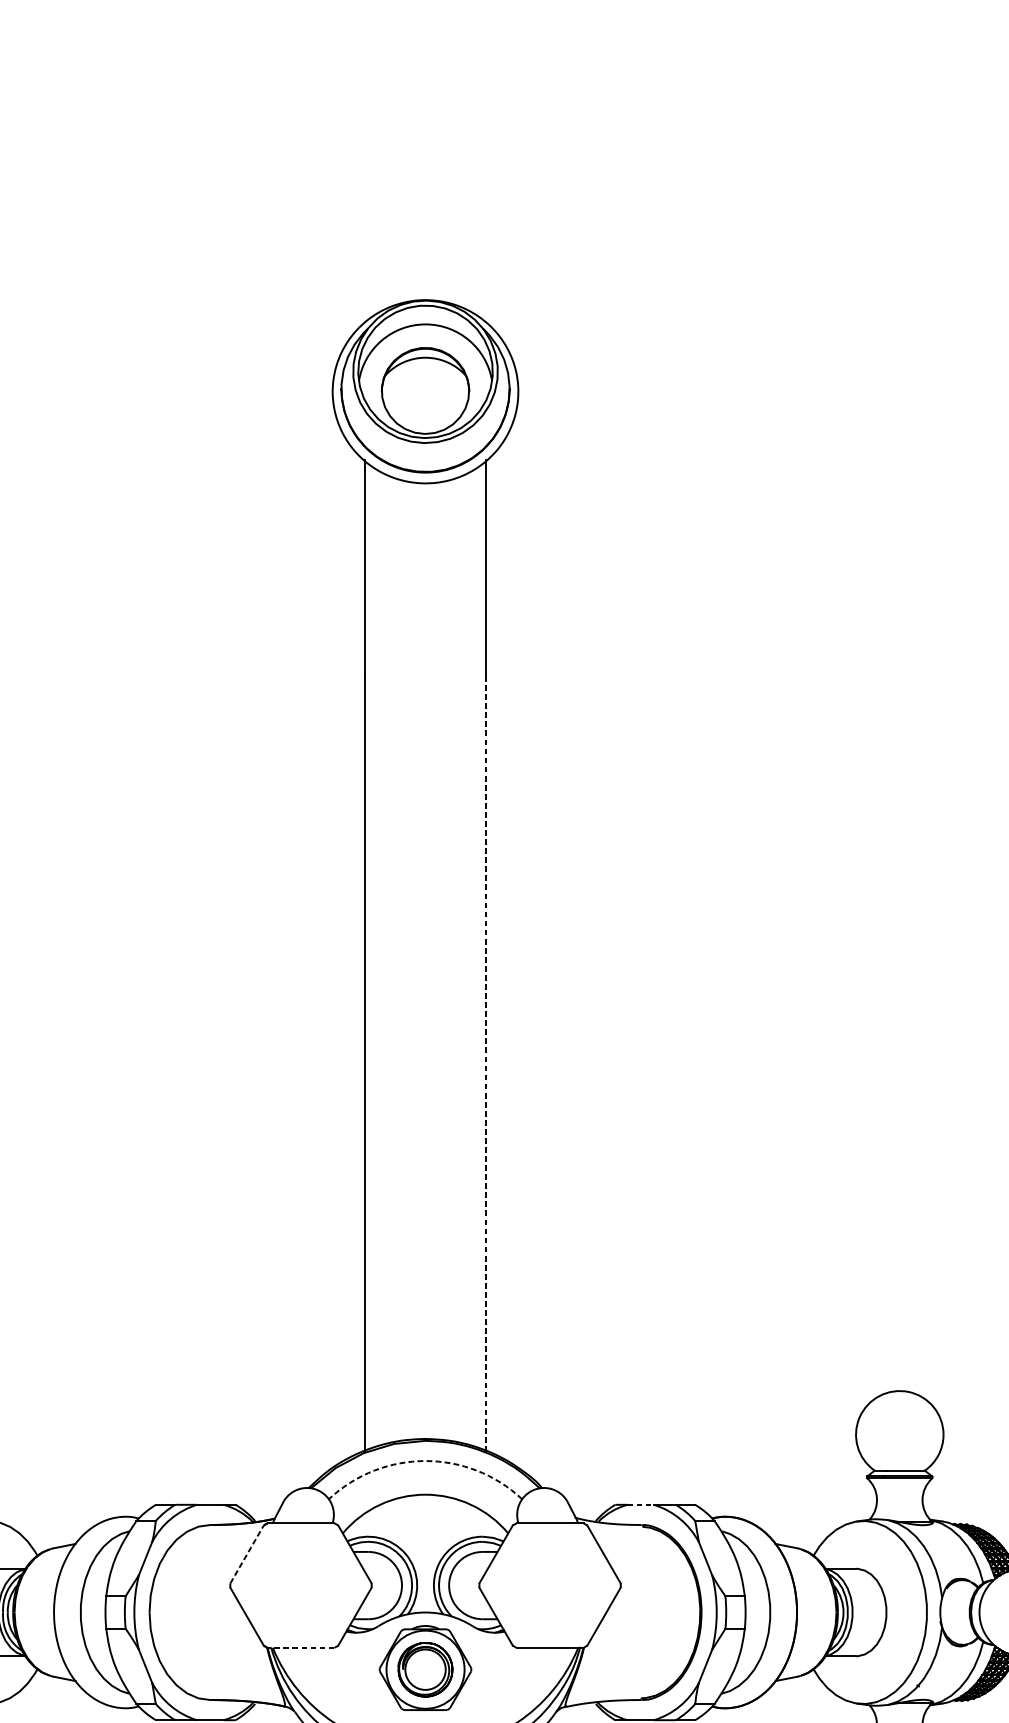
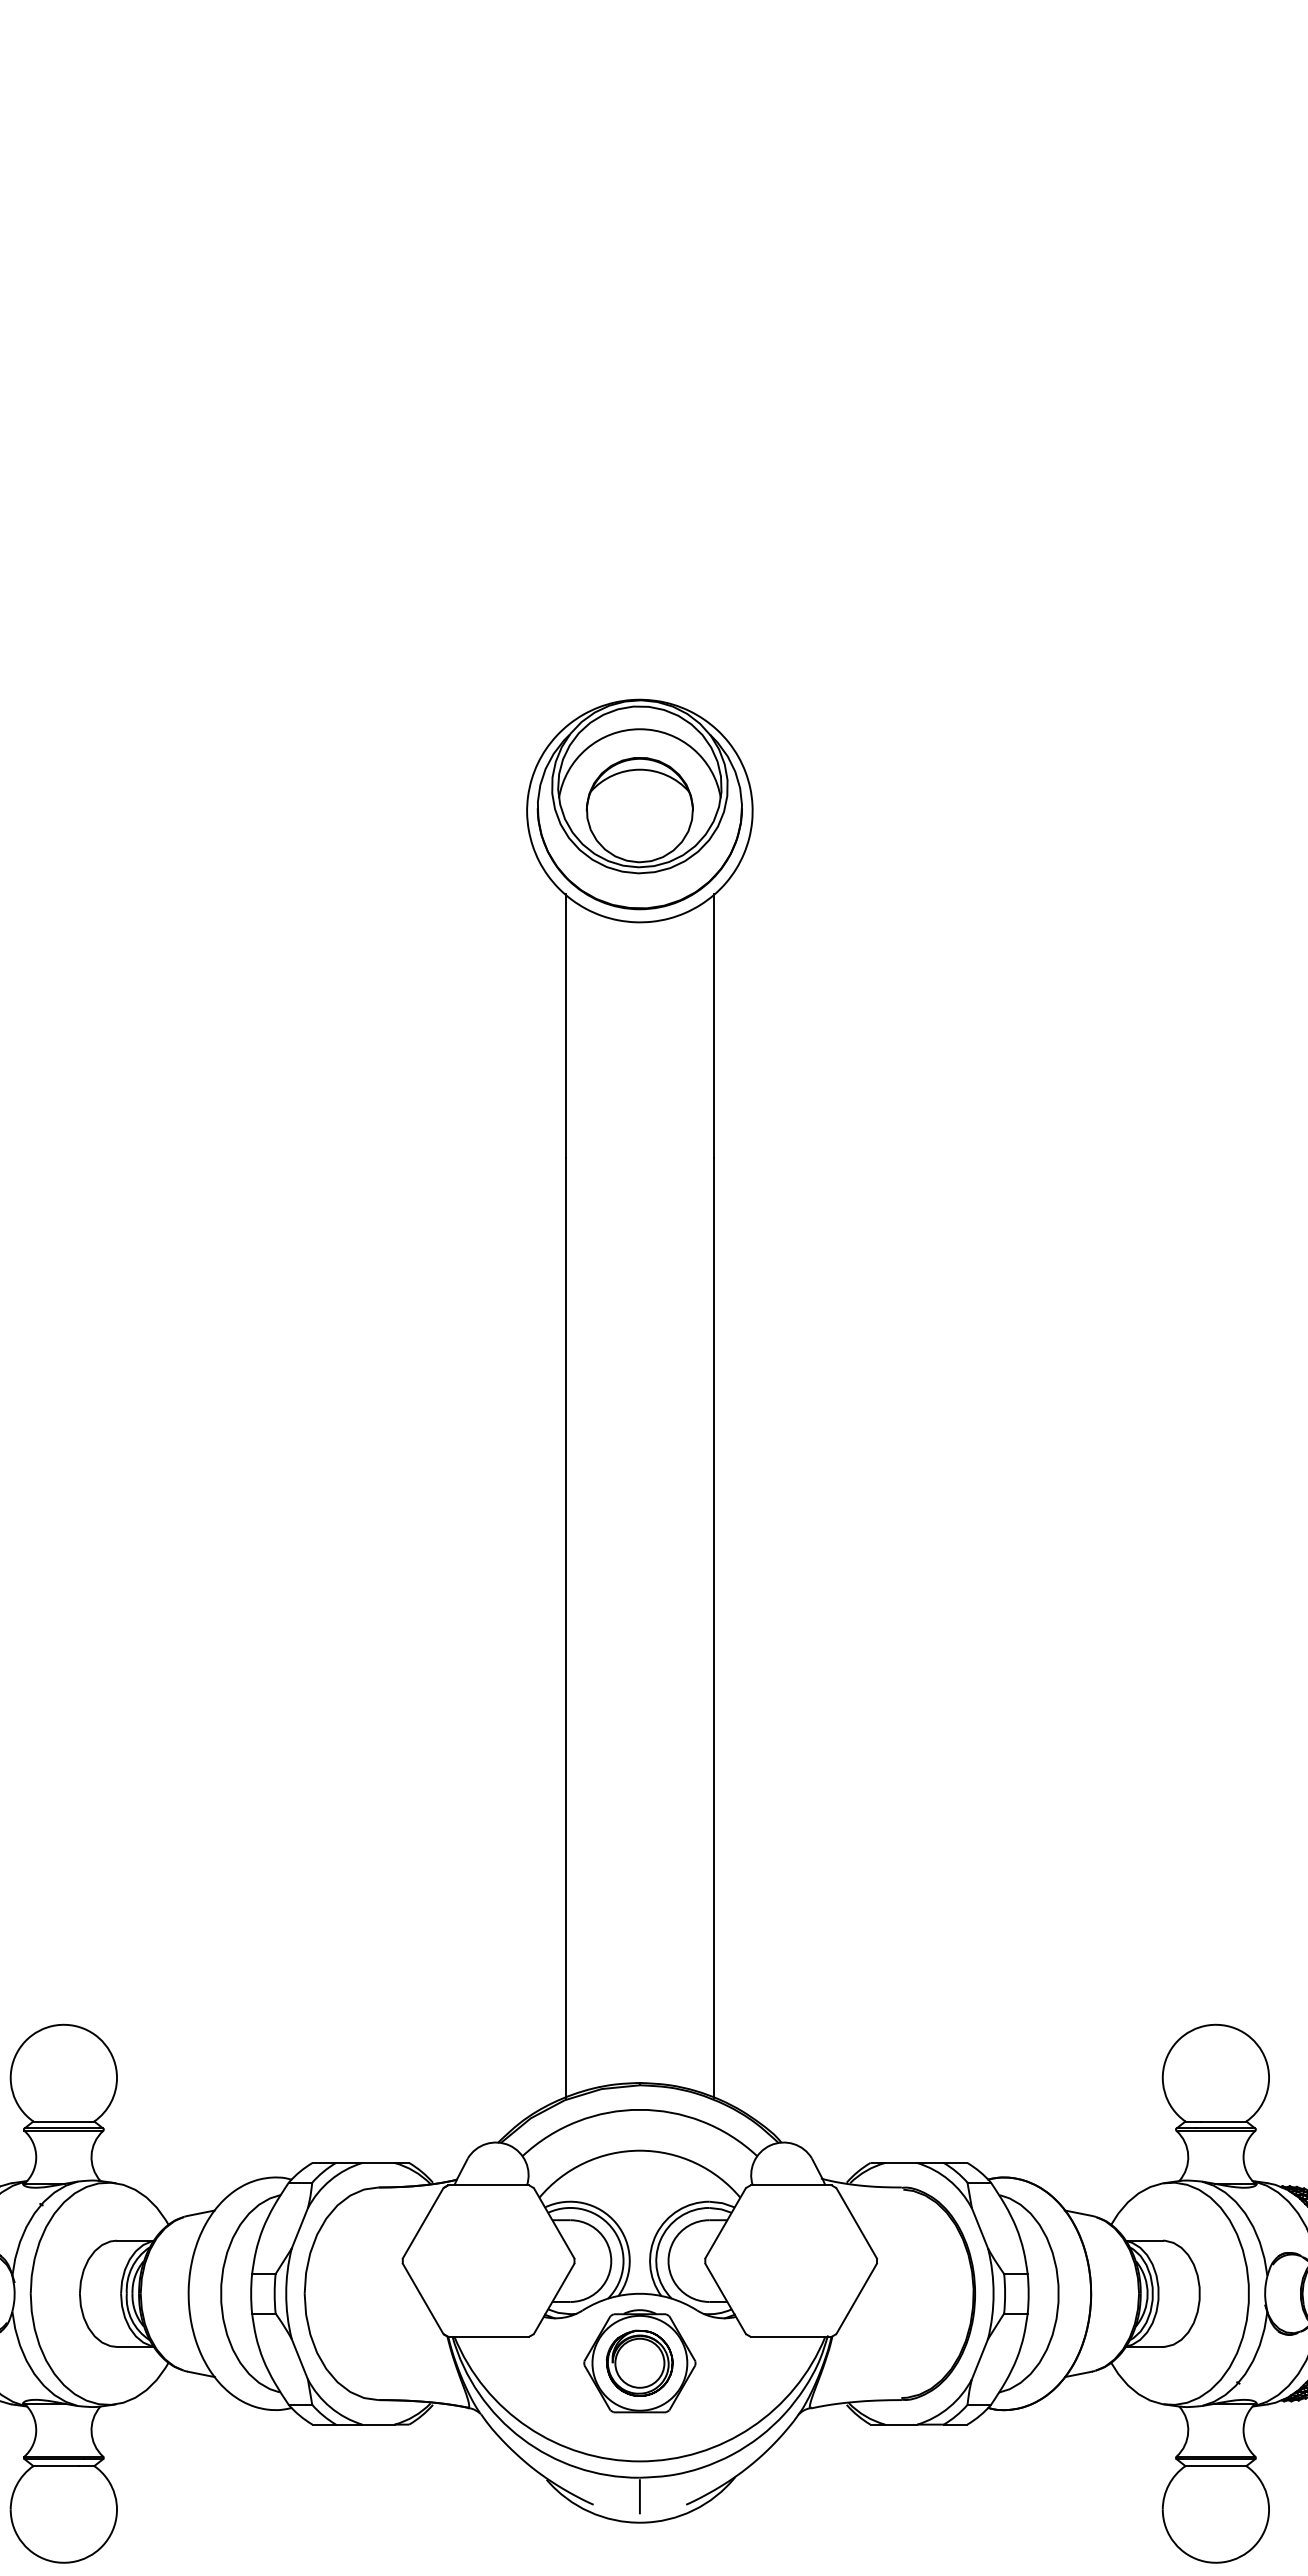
line: (486, 1063) -> (713, 1627), dashed -> solid
arc: (425, 1460) -> (639, 2109), dashed -> solid
line: (640, 1504) -> (901, 2162), dashed -> solid
line: (247, 1554) -> (423, 2223), dashed -> solid
line: (300, 1647) -> (488, 2336), dashed -> solid

